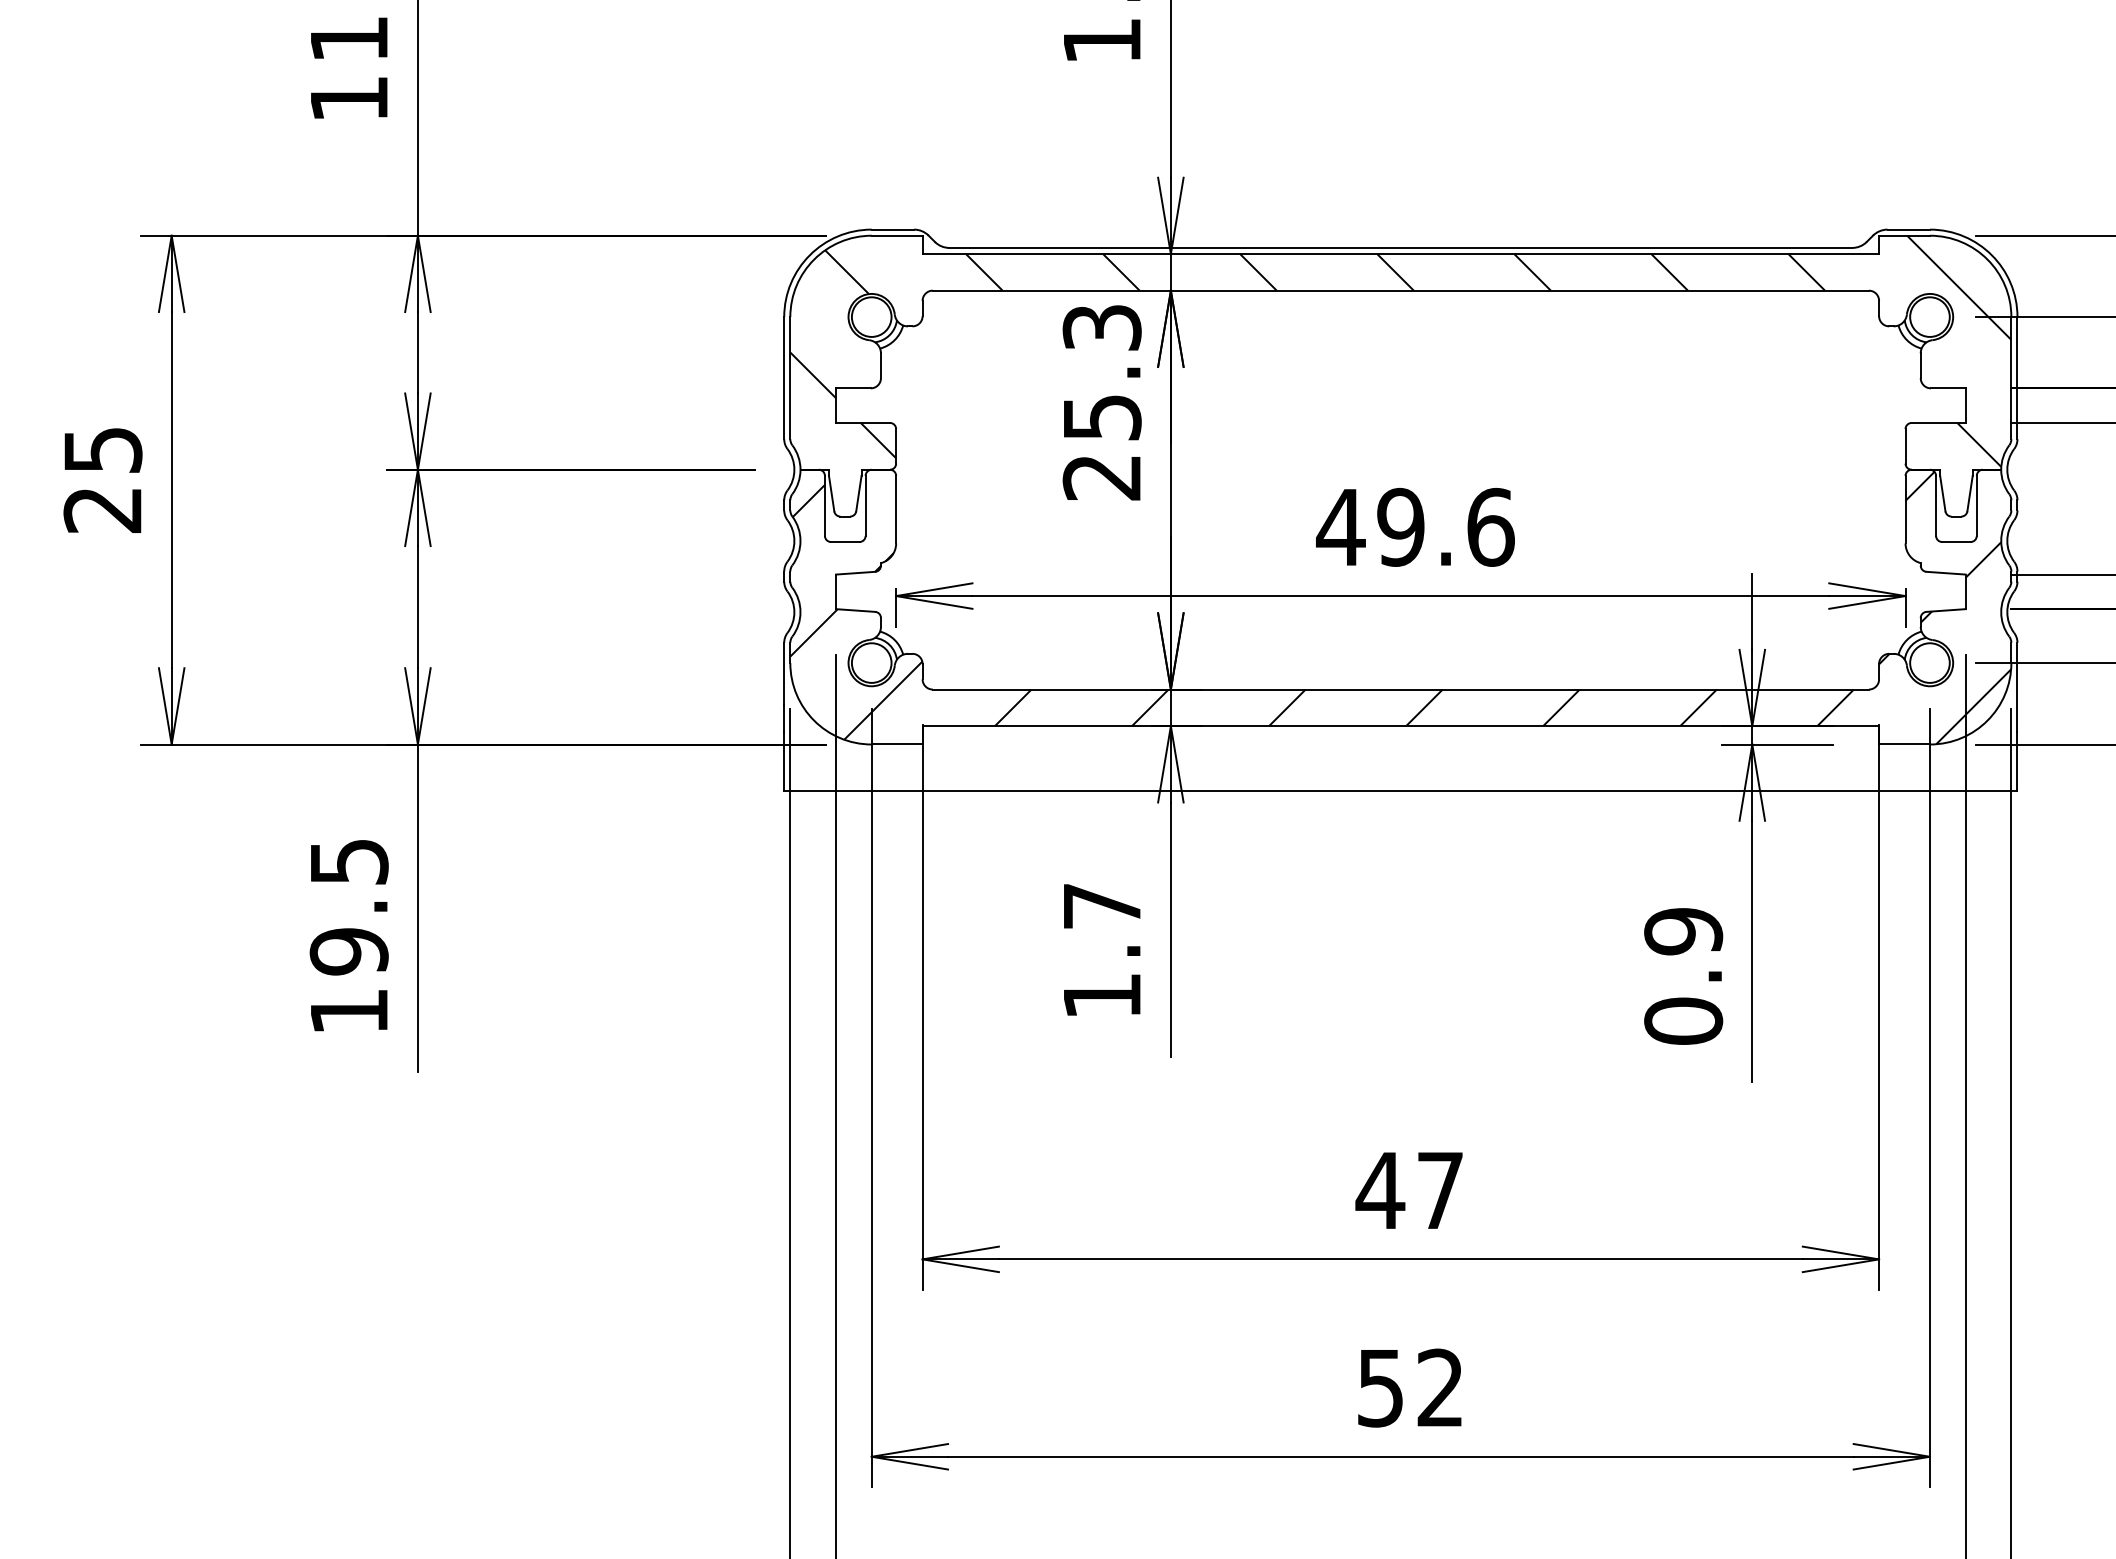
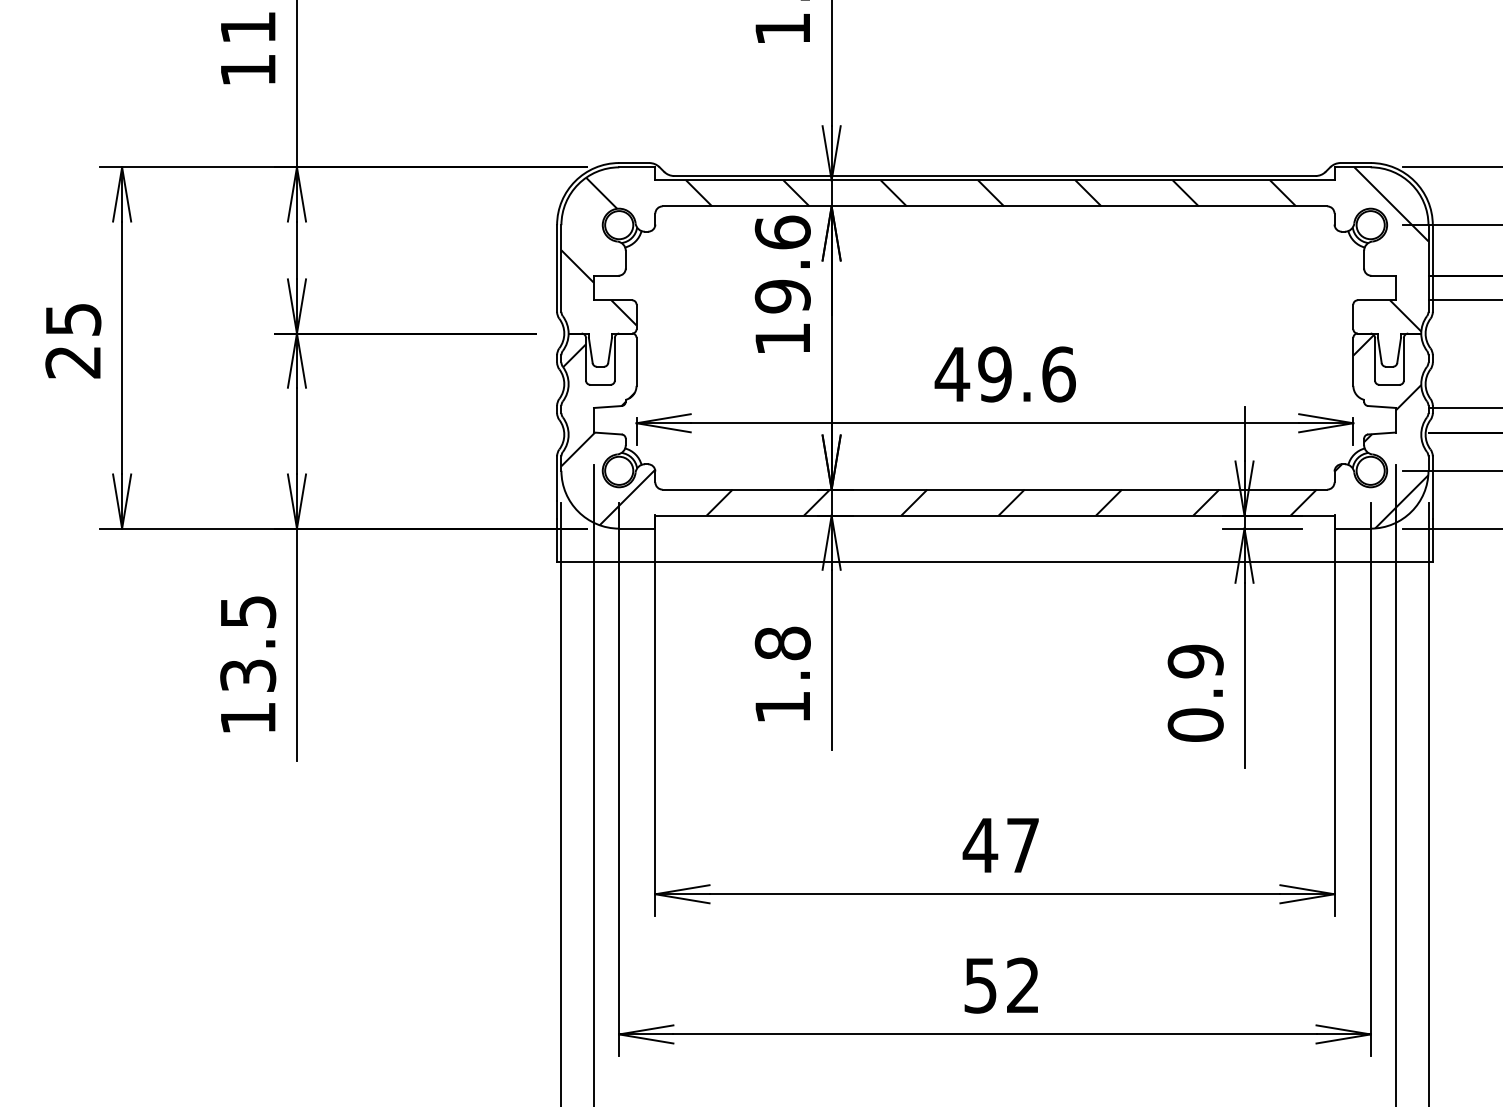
text: (1101, 401) -> (782, 285), 25.3 -> 19.6
text: (1101, 905) -> (782, 642), 1.7 -> 1.8
text: (348, 951) -> (247, 675), 19.5 -> 13.5

